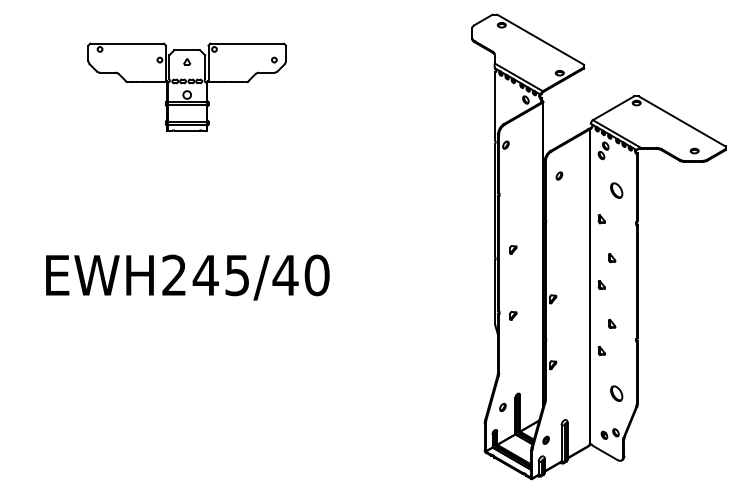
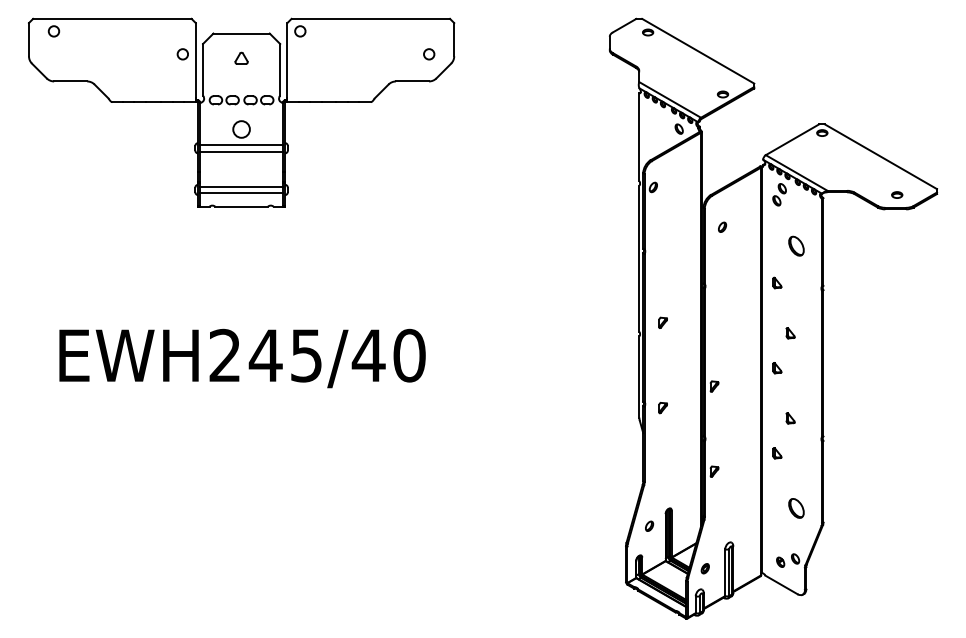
part: (187, 87) -> (241, 112), size x1.67

